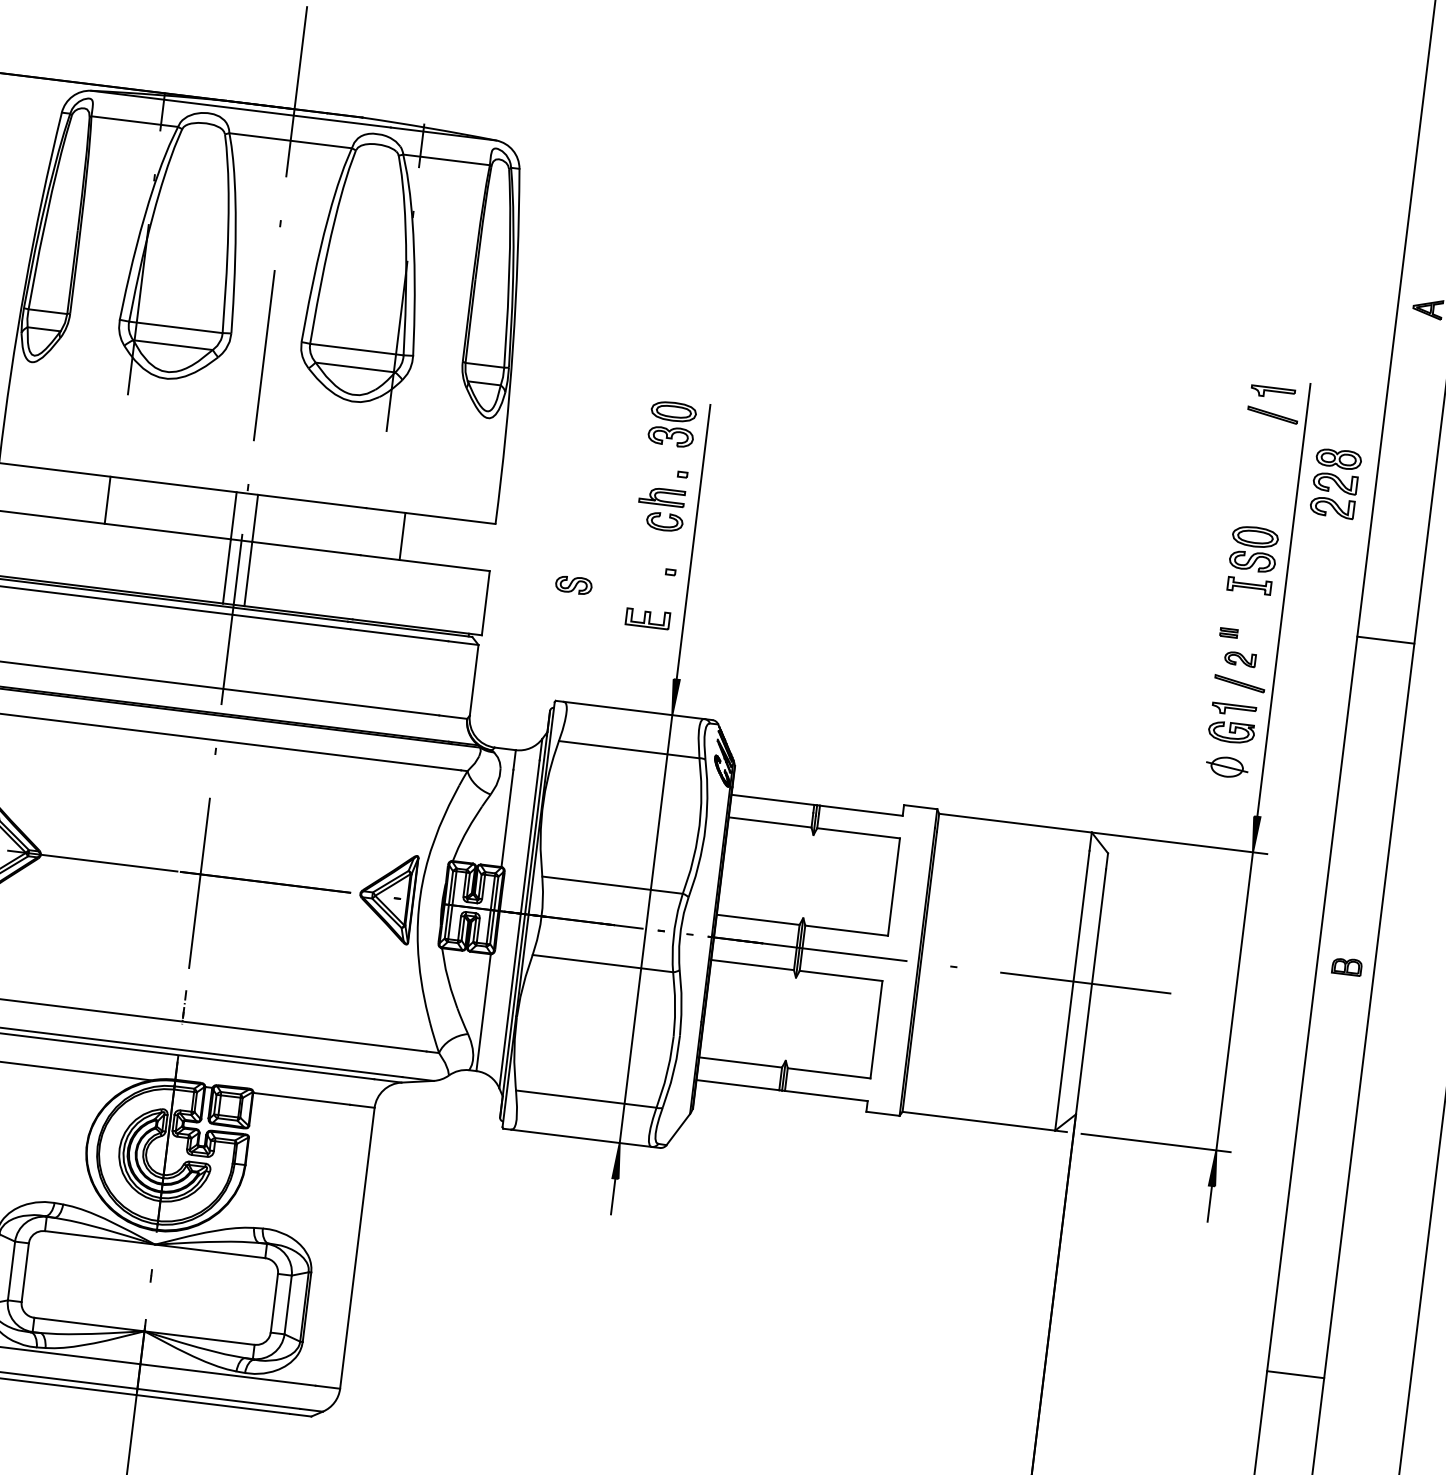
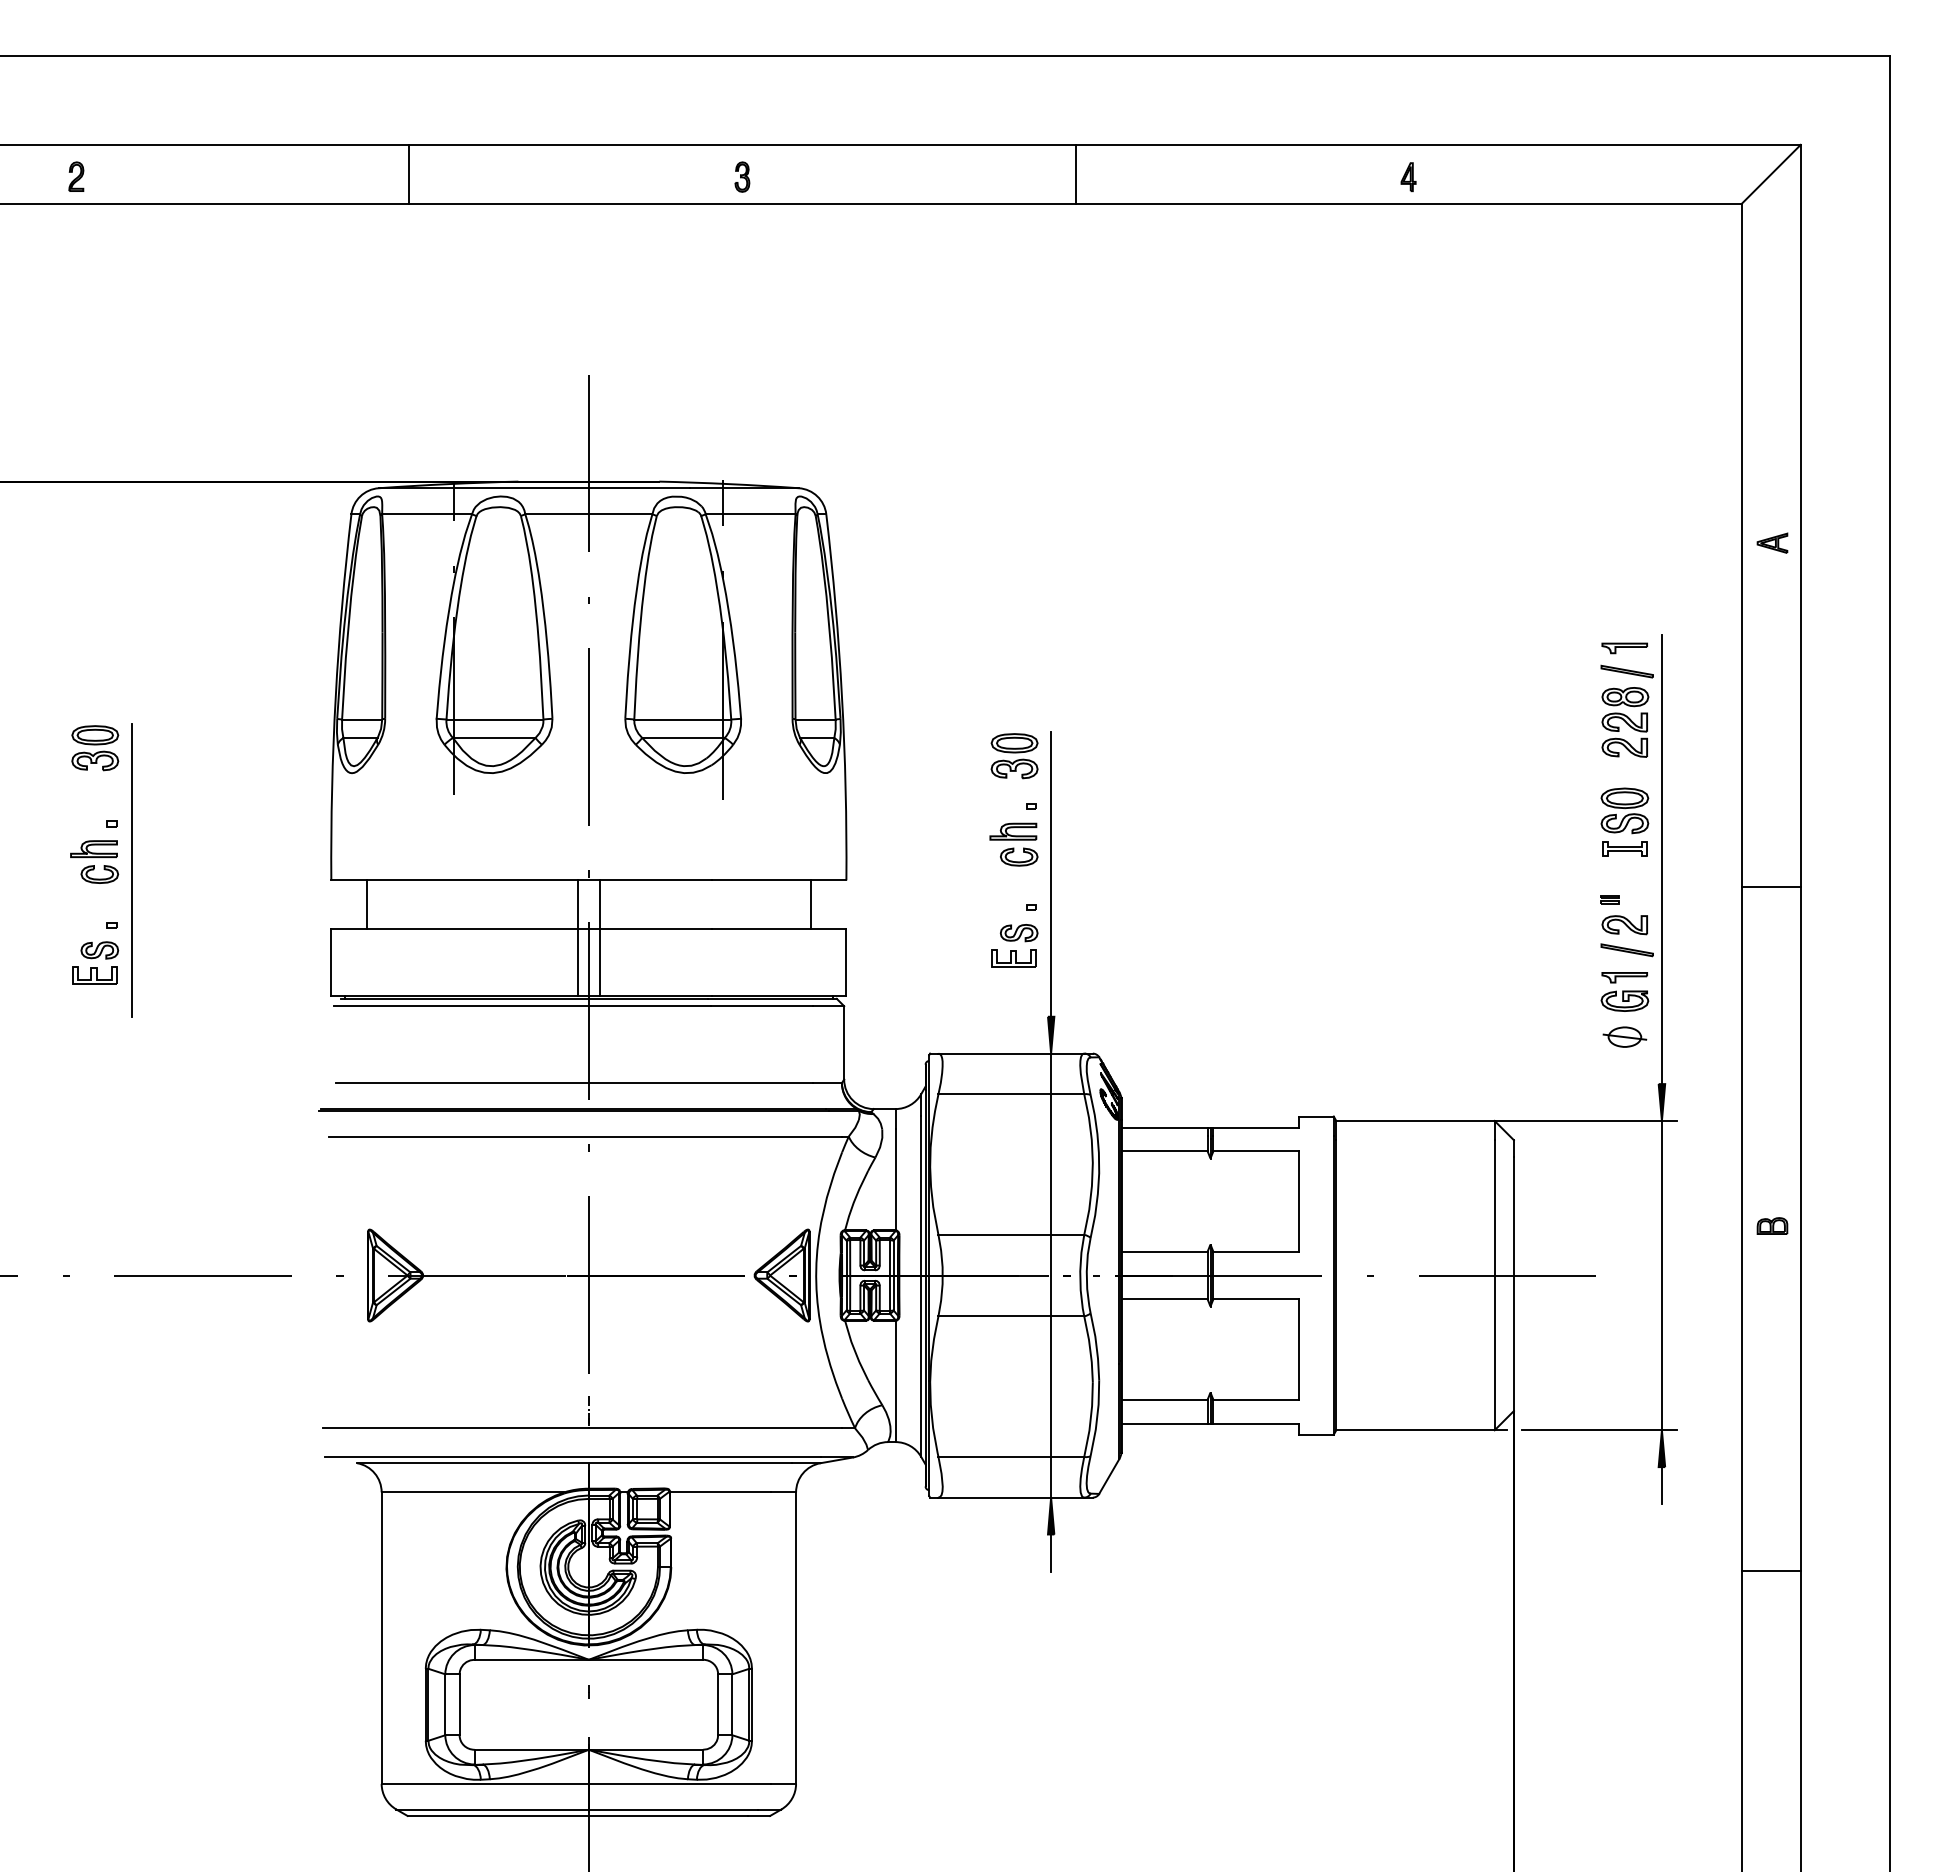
part: (1335, 483) -> (1625, 722), moved
line: (107, 499) -> (366, 904), moved
line: (402, 536) -> (810, 904), moved
part: (573, 585) -> (1018, 933), moved
part: (1240, 659) -> (1624, 925), size x1.43
line: (1295, 1374) -> (1770, 1570), moved

